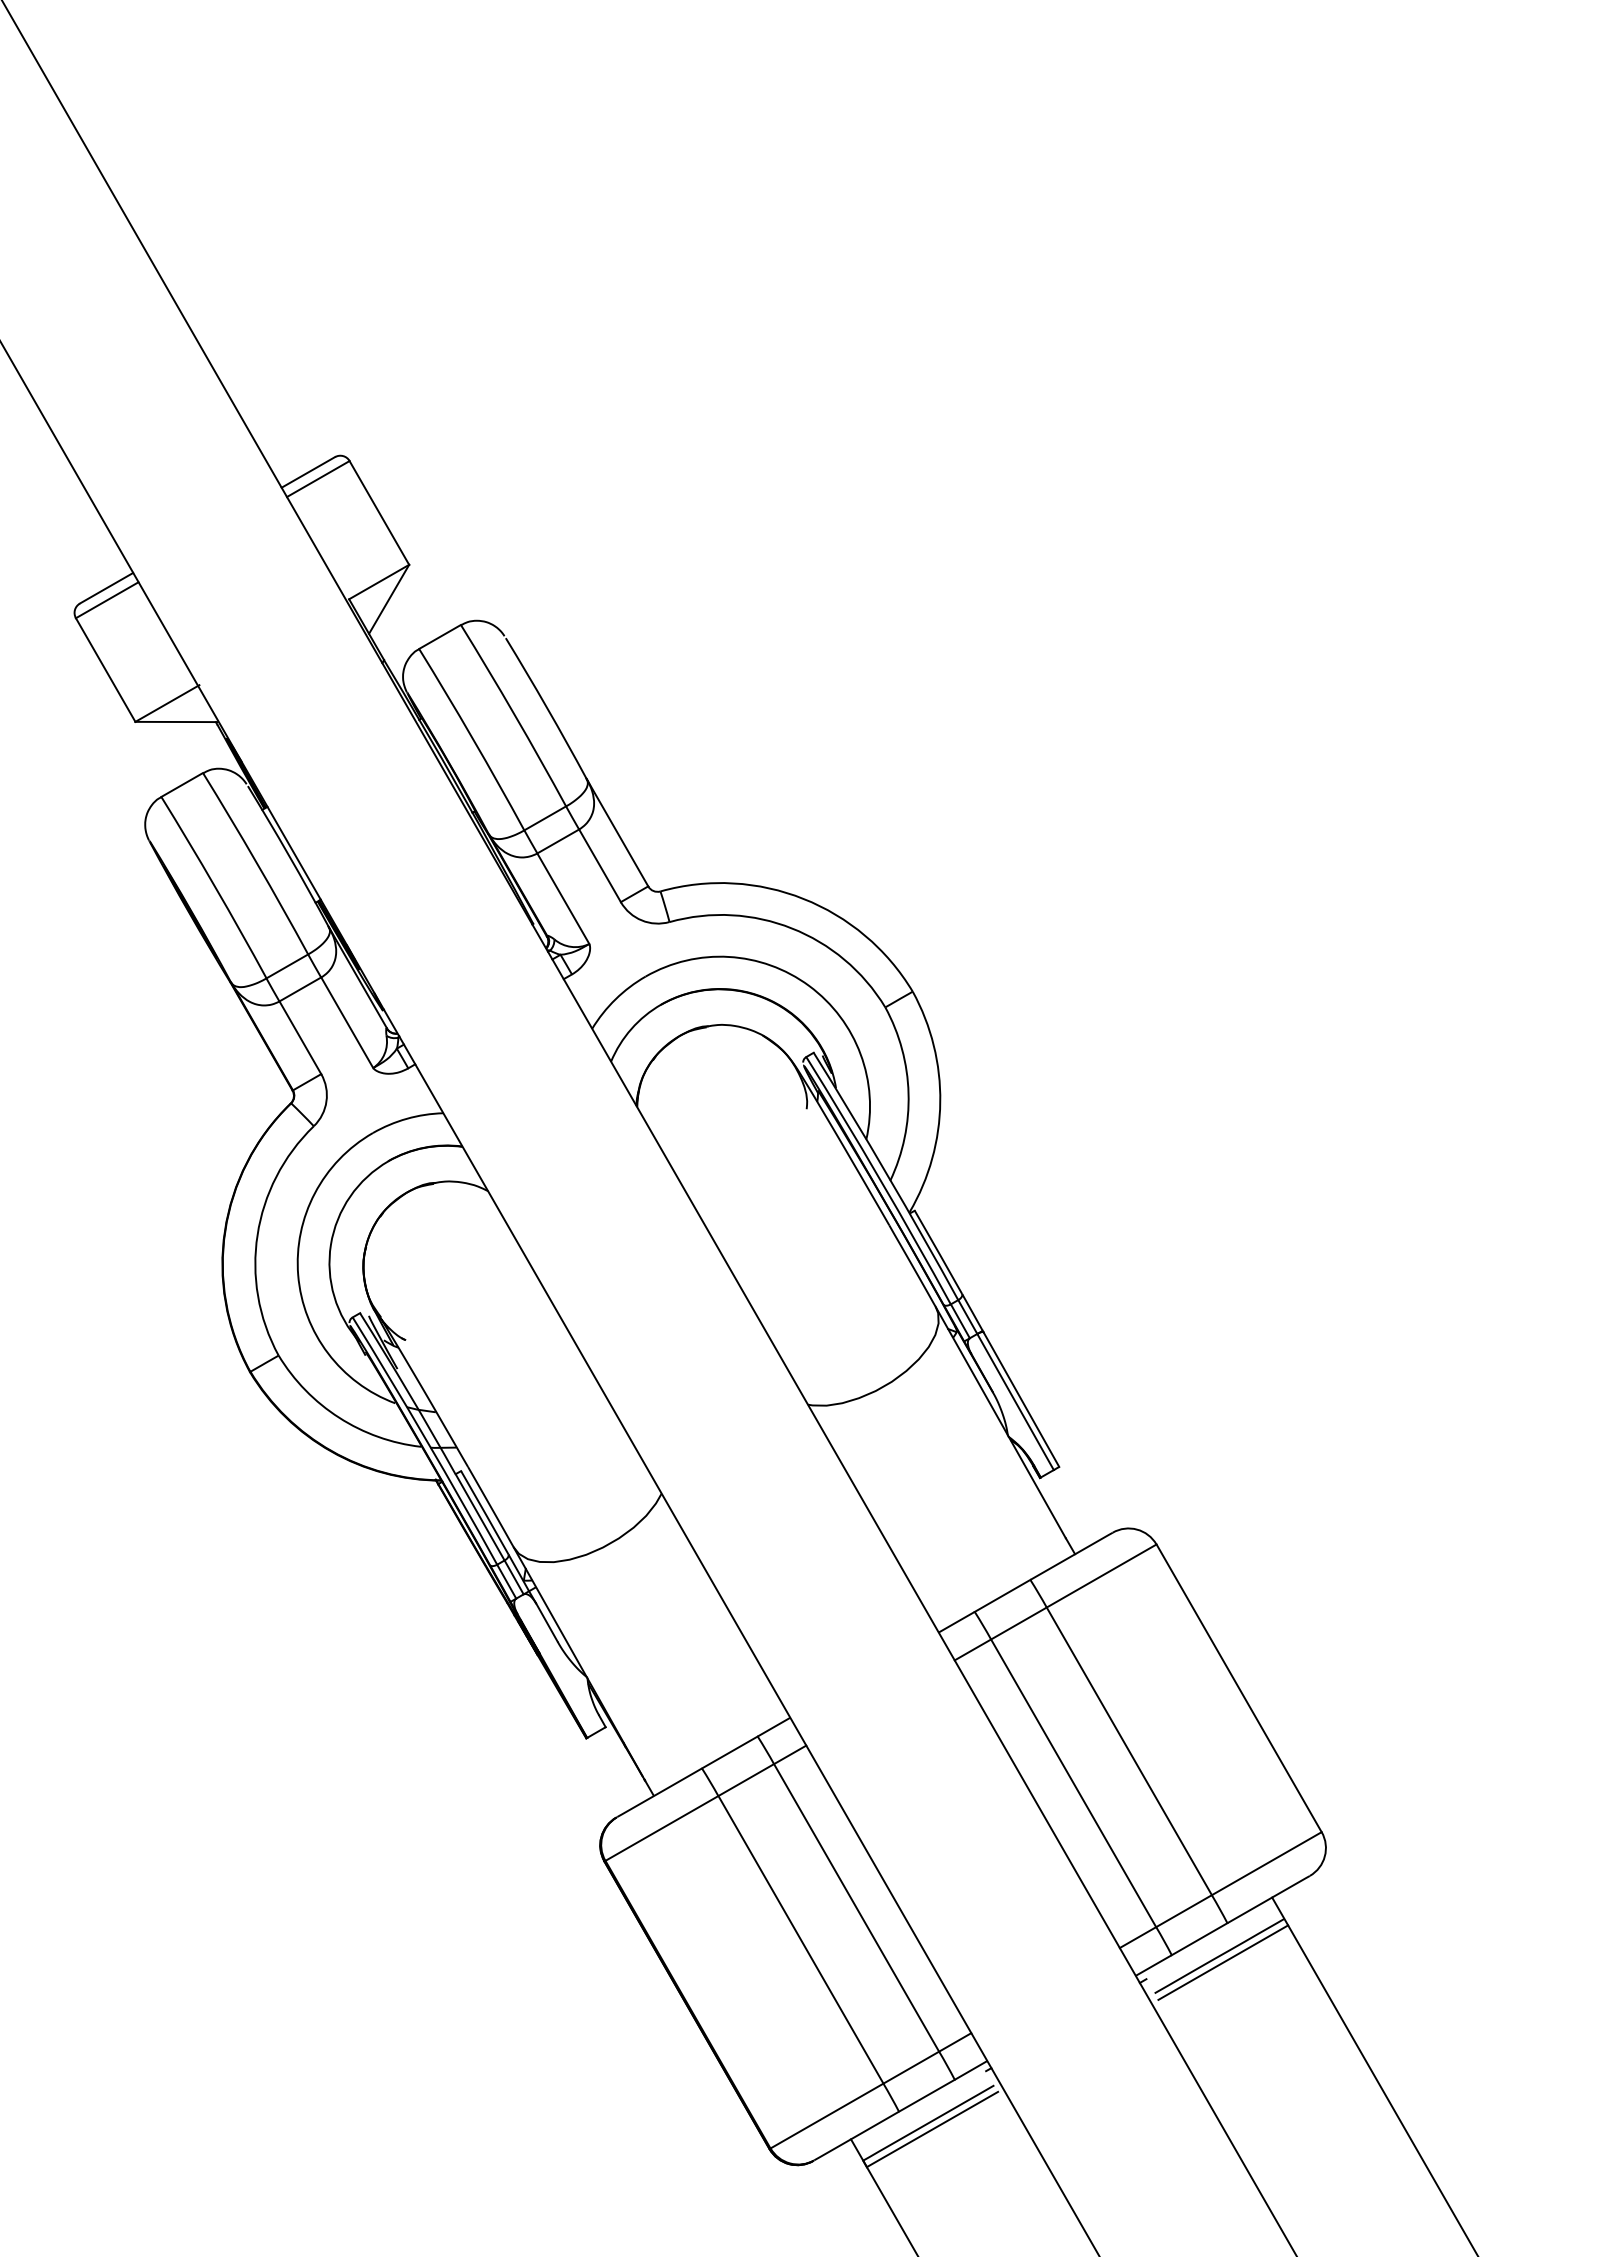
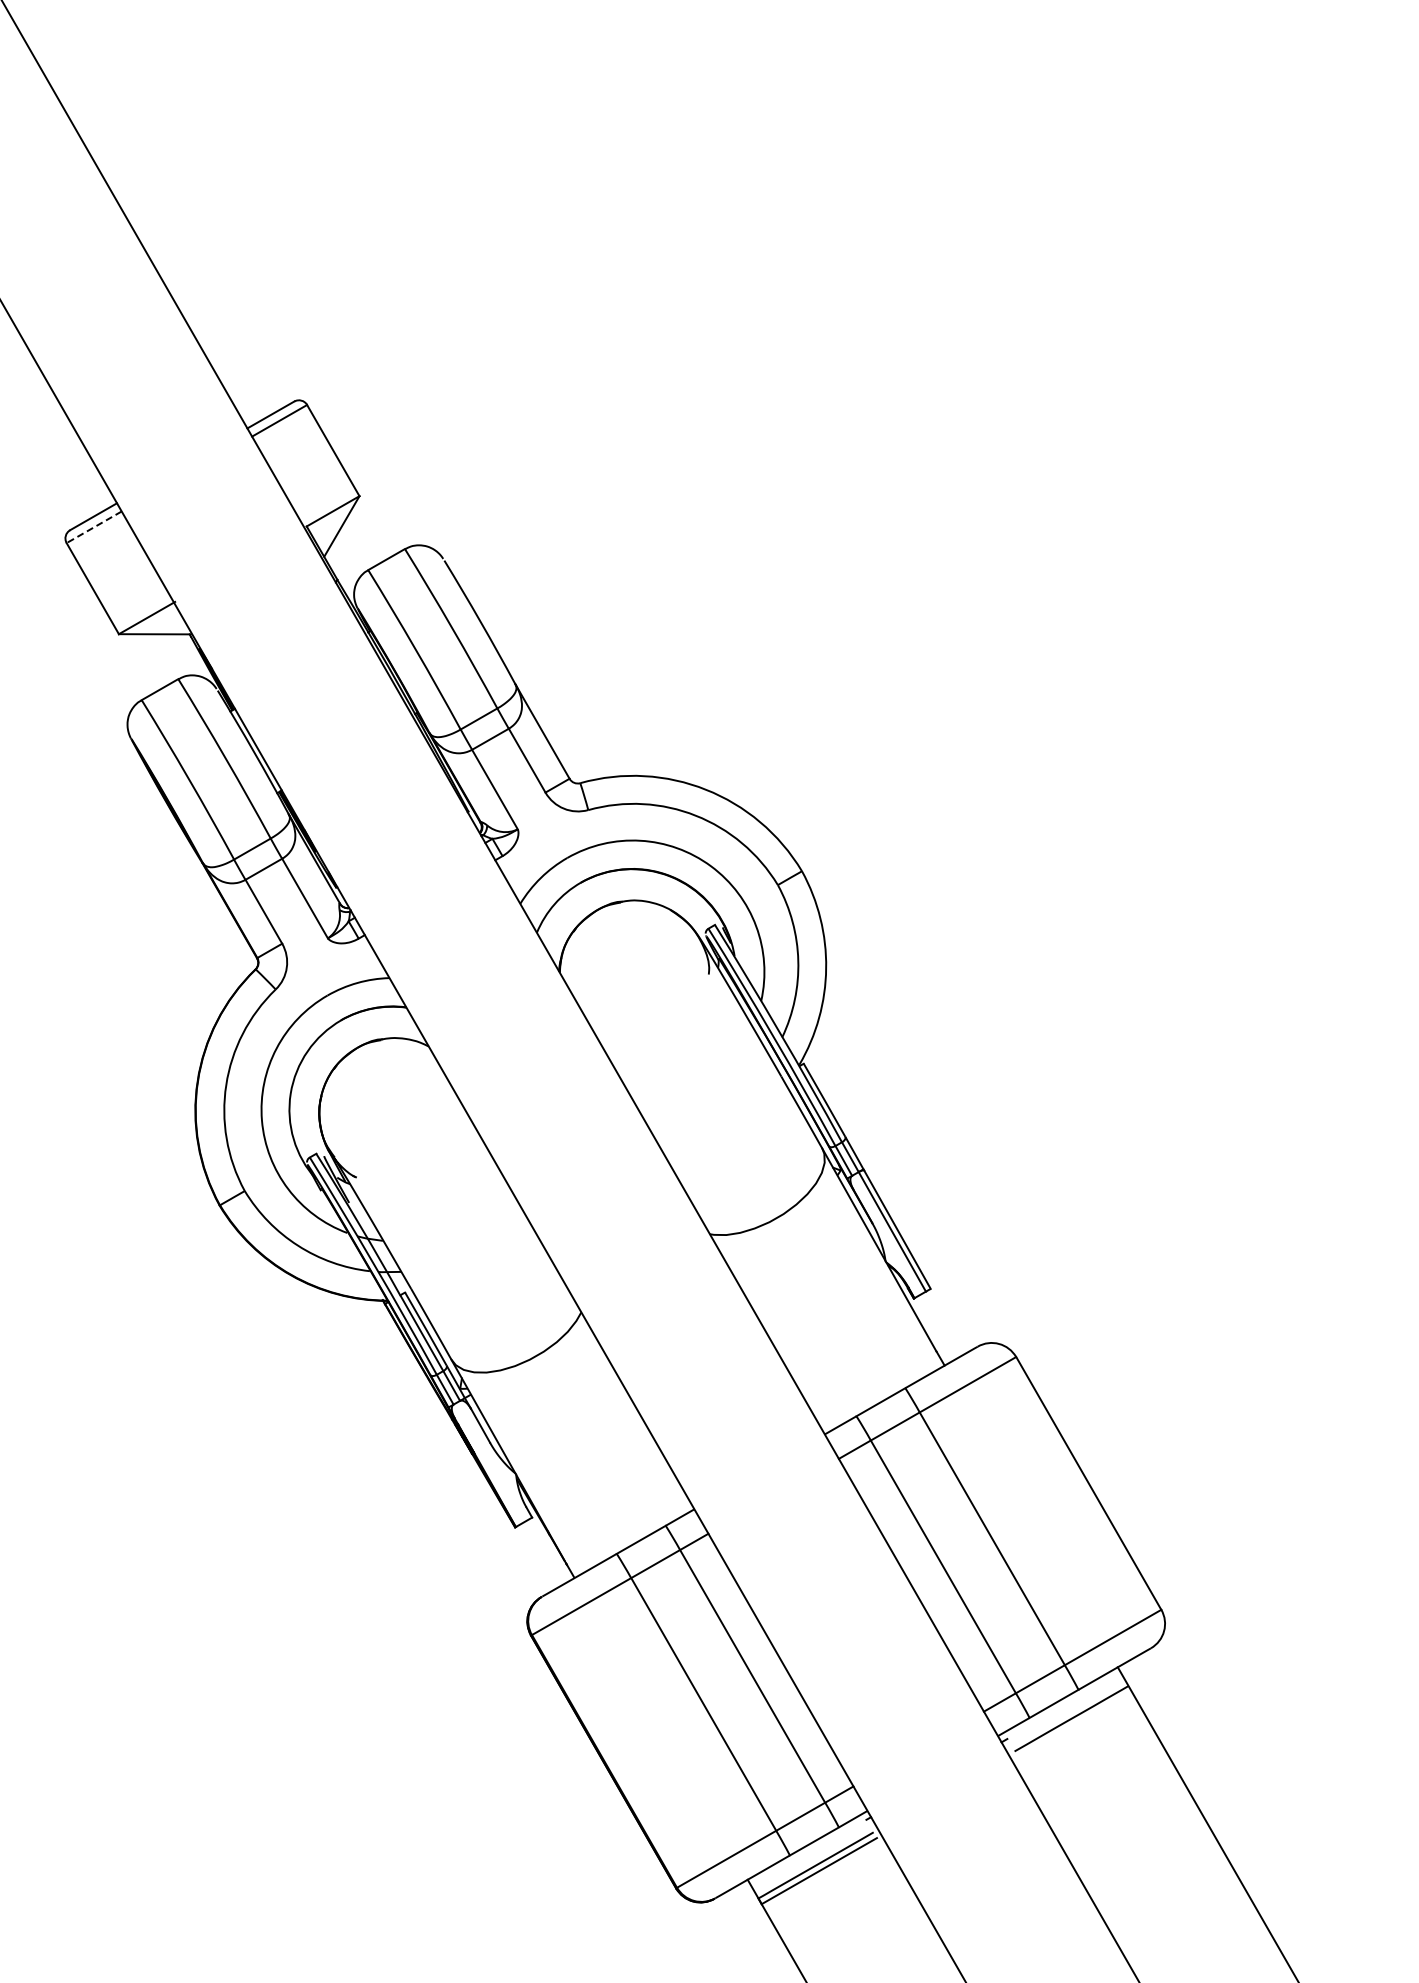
line: (107, 600) -> (94, 527), solid -> dashed
line: (1222, 1962) -> (1074, 1724), removed

